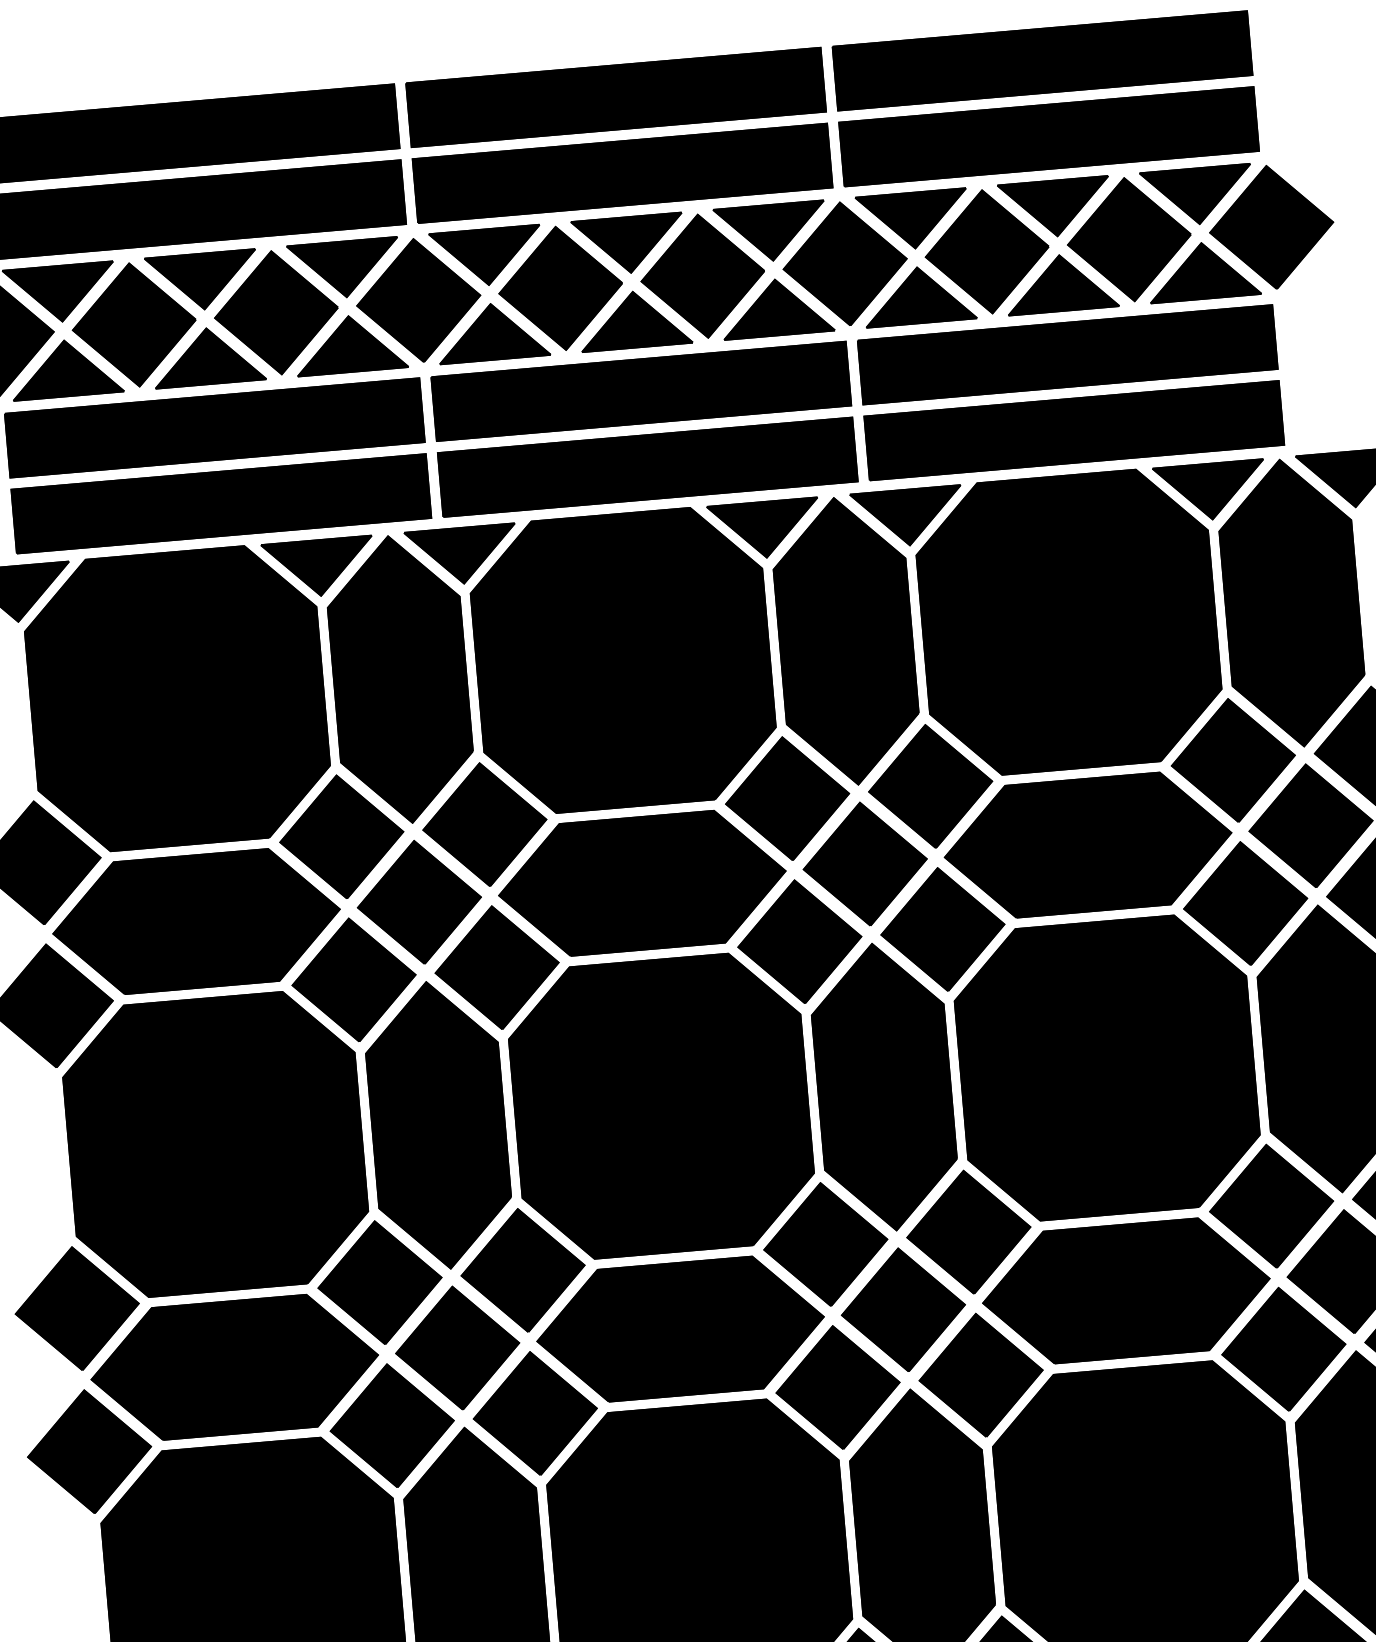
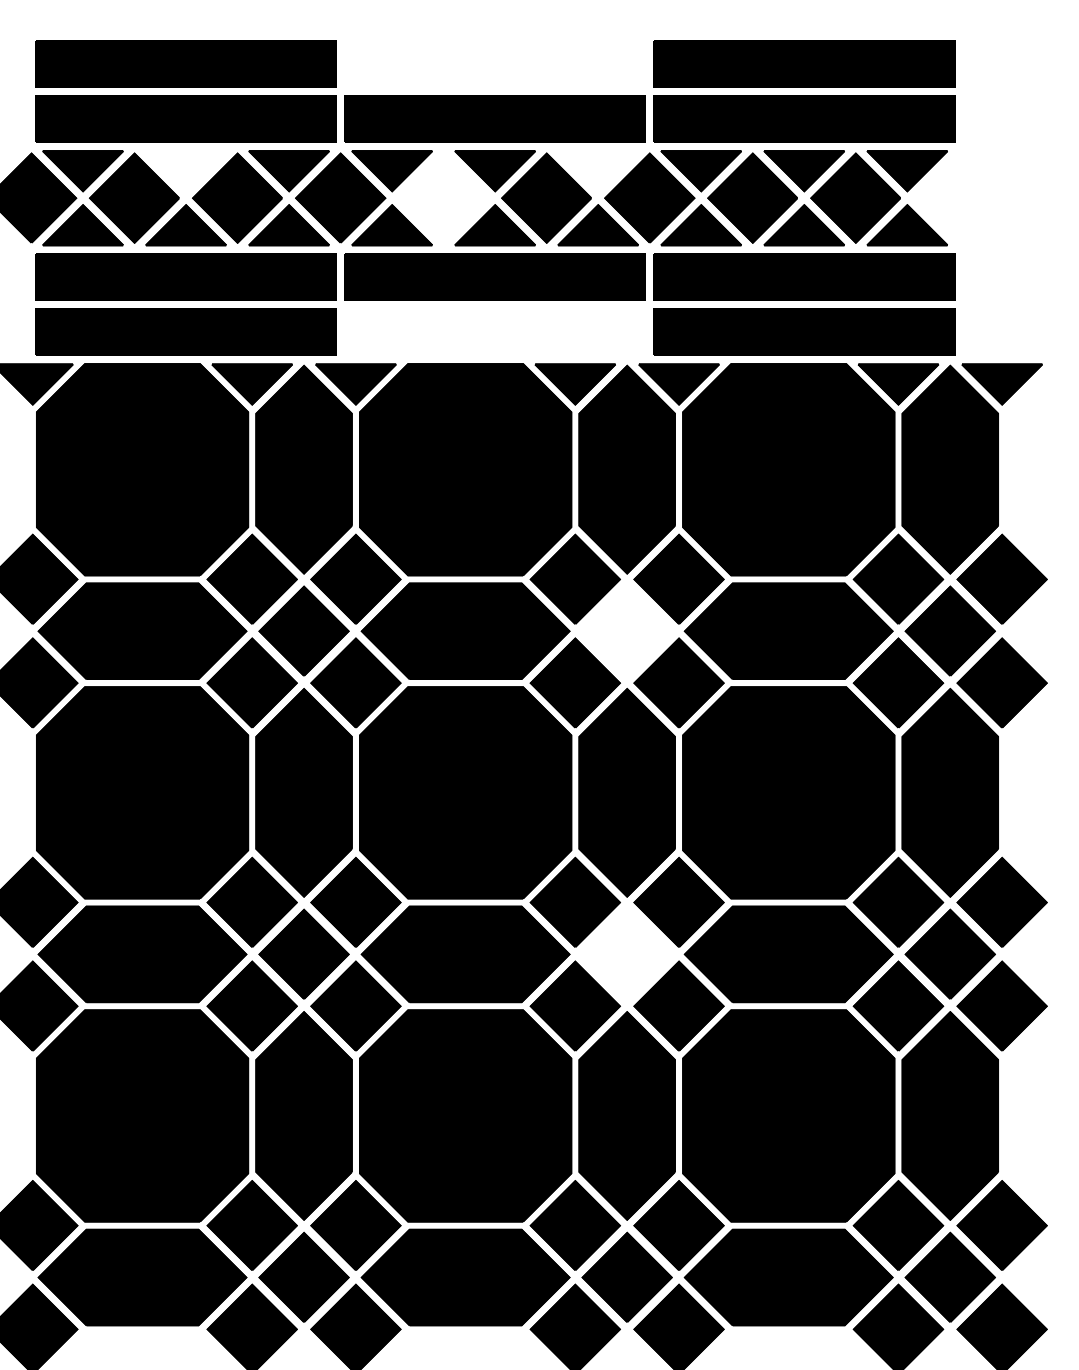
part: (615, 96) -> (494, 63), removed
part: (1271, 226) -> (958, 197), removed
part: (769, 233) -> (597, 171), removed
part: (201, 282) -> (185, 171), removed
part: (560, 287) -> (443, 197), removed
part: (646, 466) -> (494, 331), removed
part: (864, 863) -> (626, 630), removed
part: (902, 1308) -> (626, 953), removed

